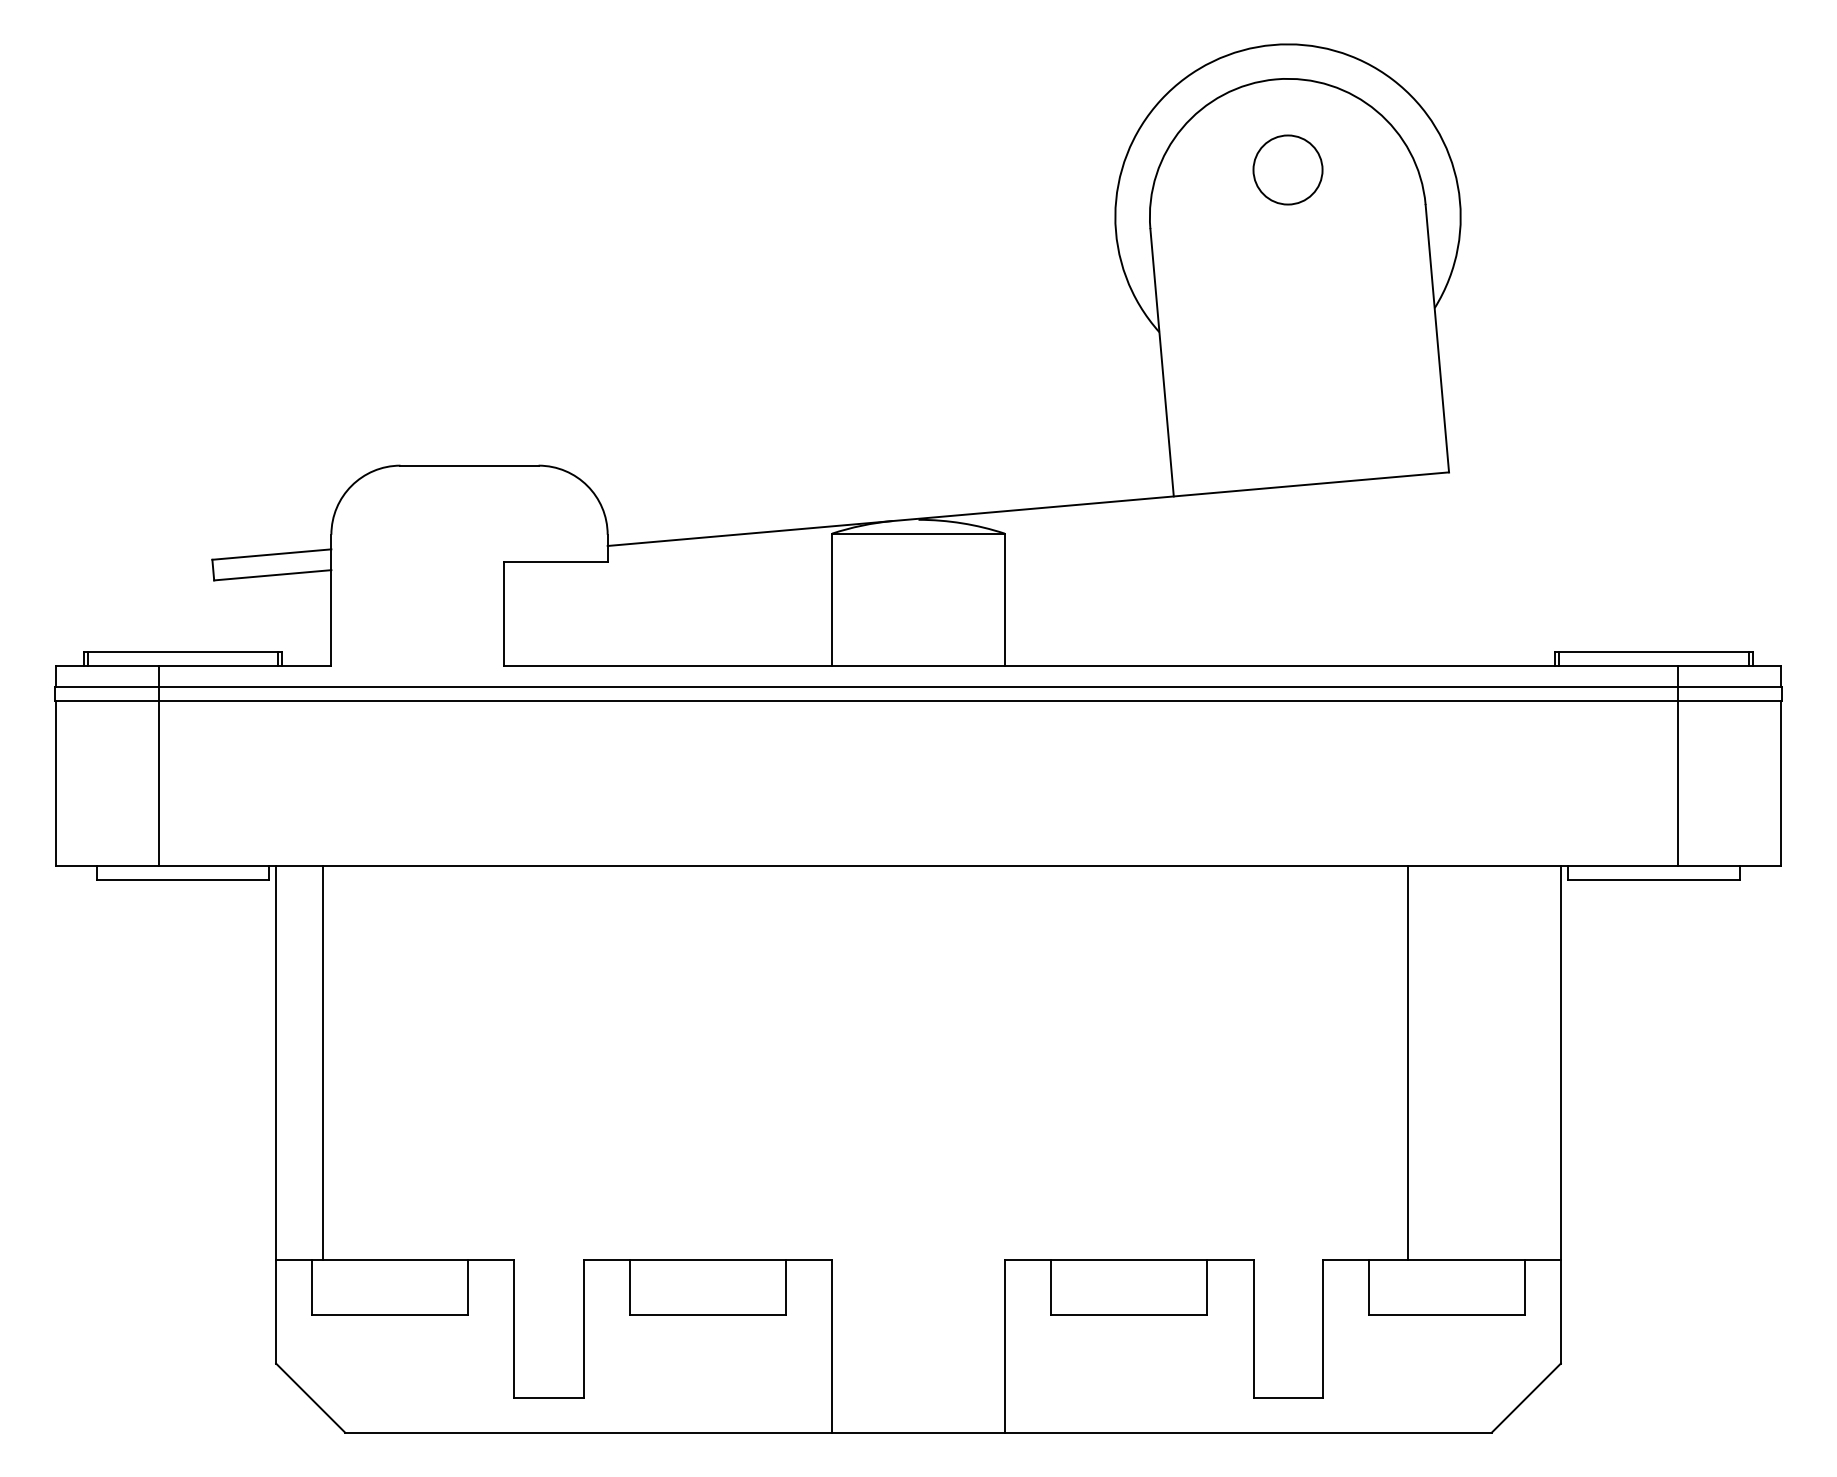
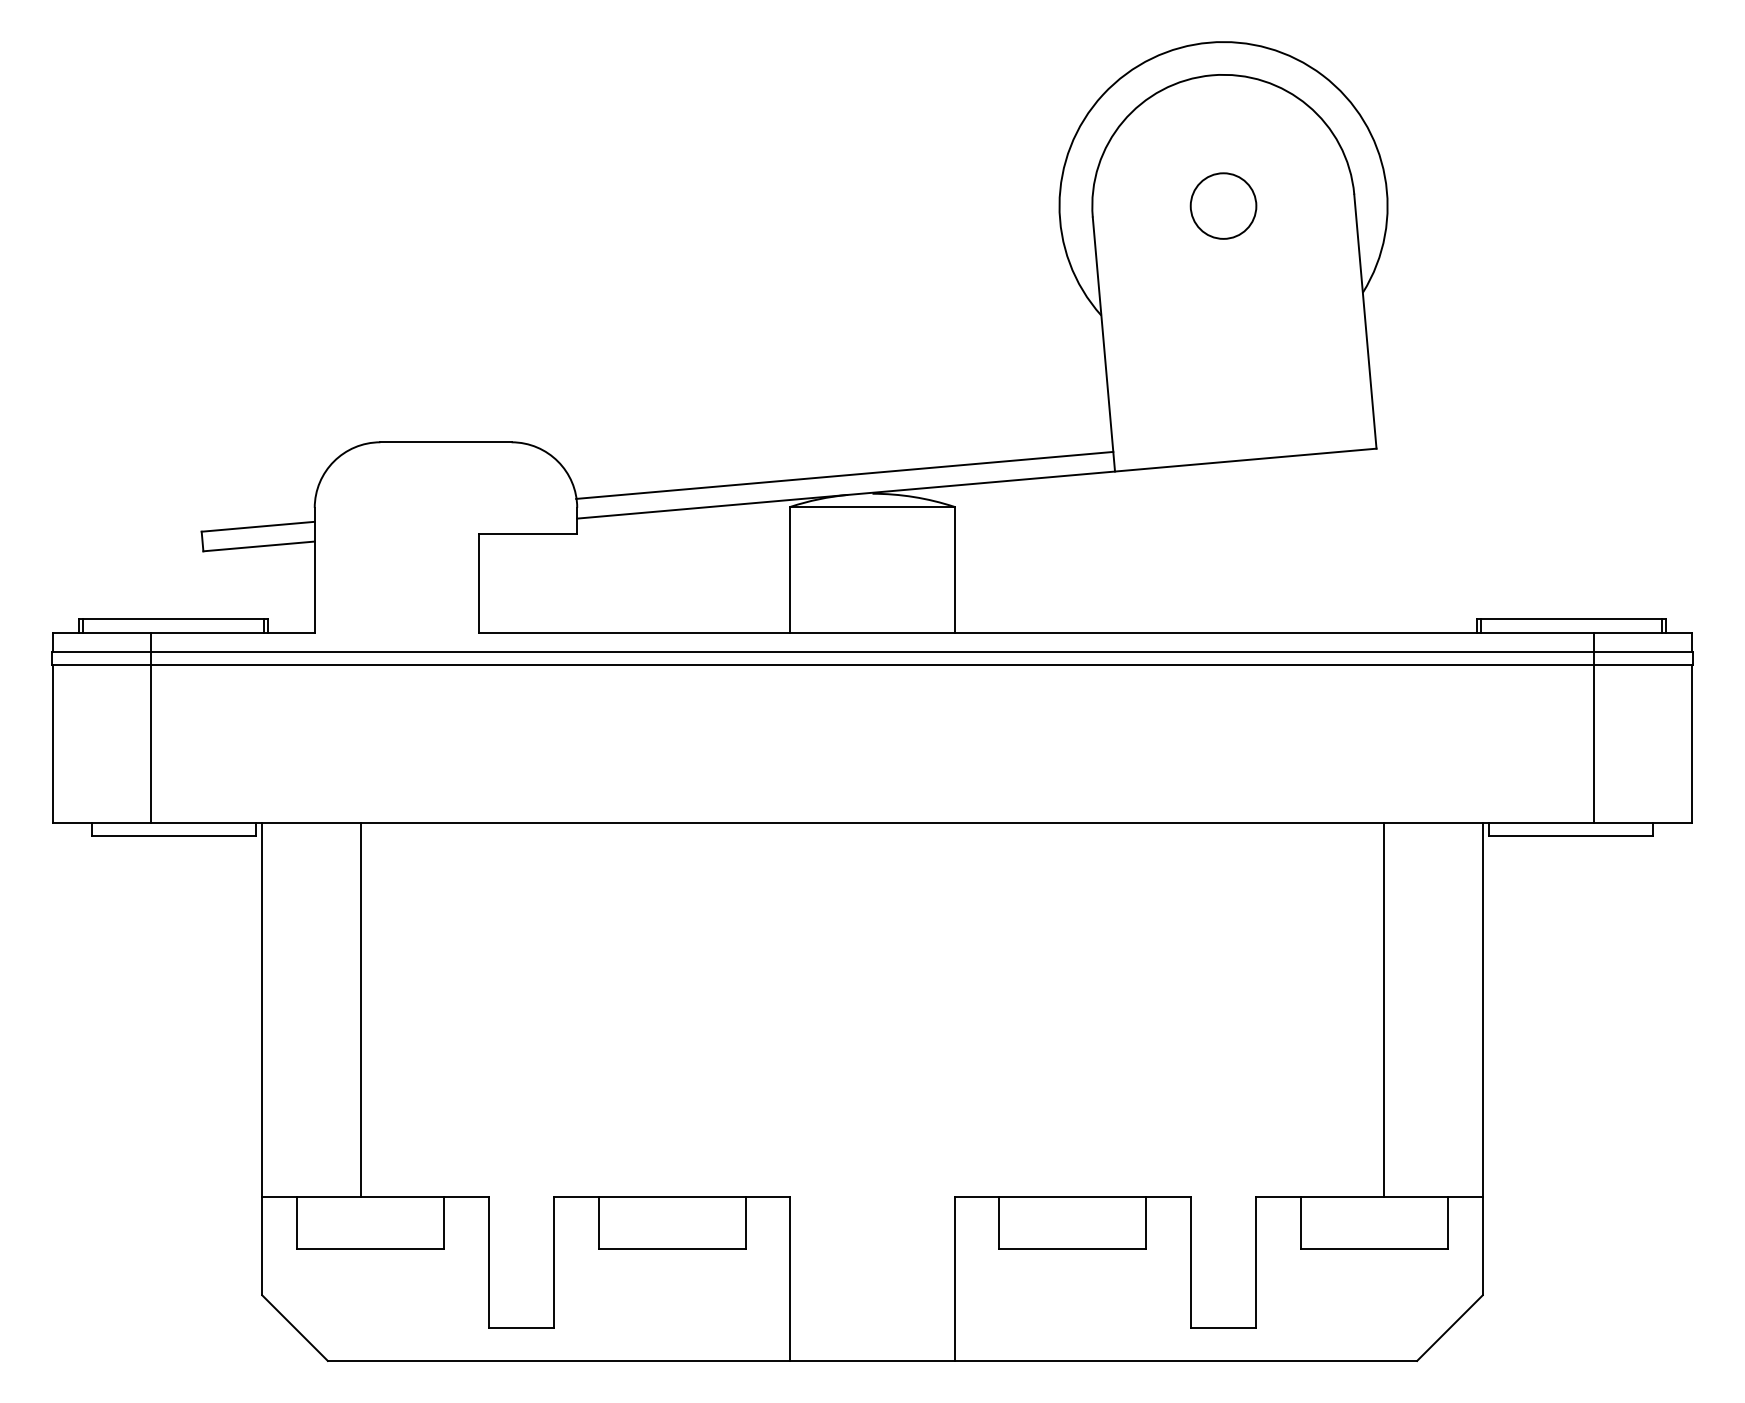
circle: (1287, 169) -> (1223, 205), moved
line: (889, 500) -> (844, 475), added
line: (322, 1062) -> (360, 1009), moved
line: (1408, 1062) -> (1384, 1009), moved

